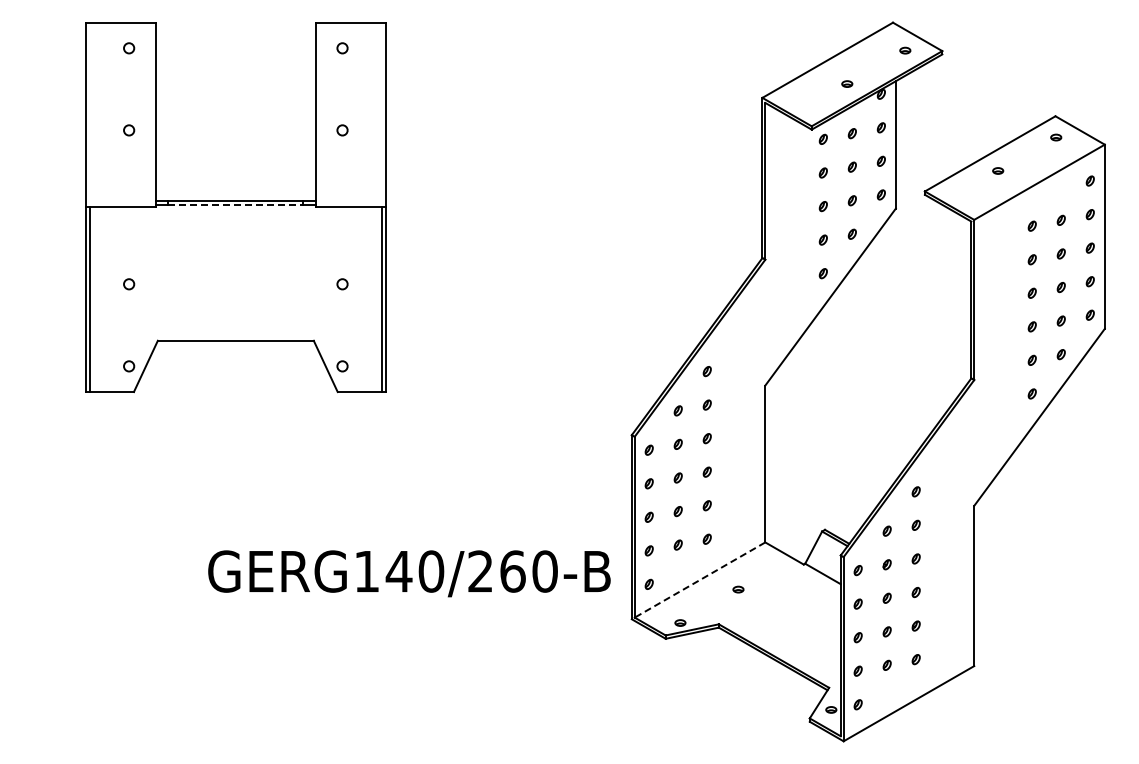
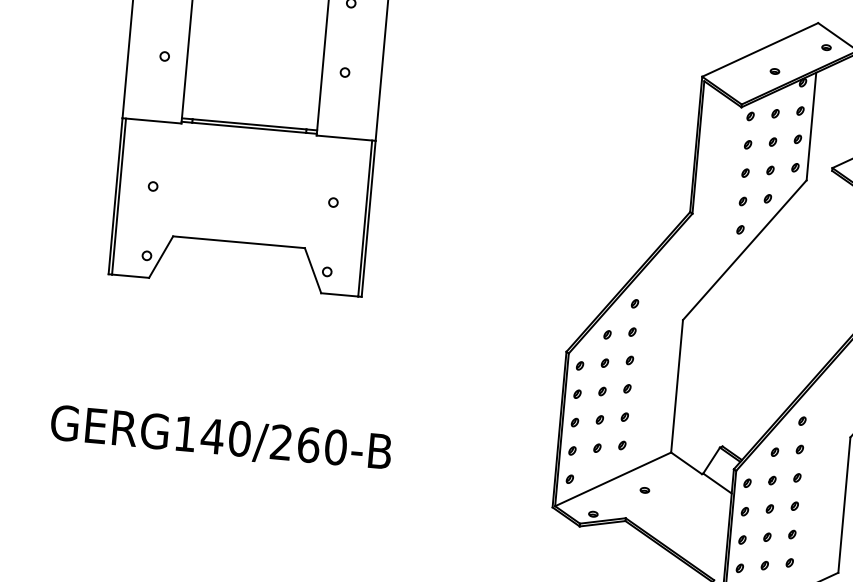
line: (236, 205) -> (249, 128), dashed -> solid
text: (409, 573) -> (221, 438), moved
line: (699, 580) -> (612, 479), dashed -> solid

